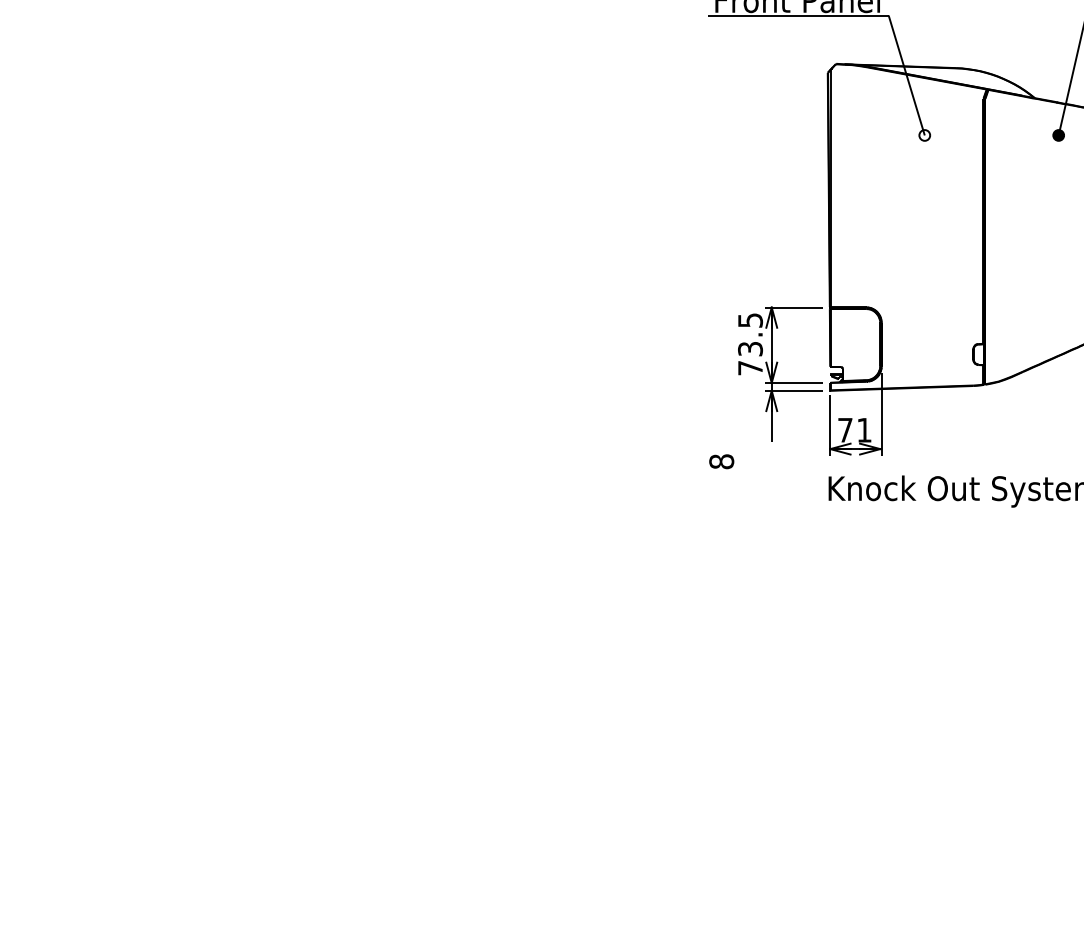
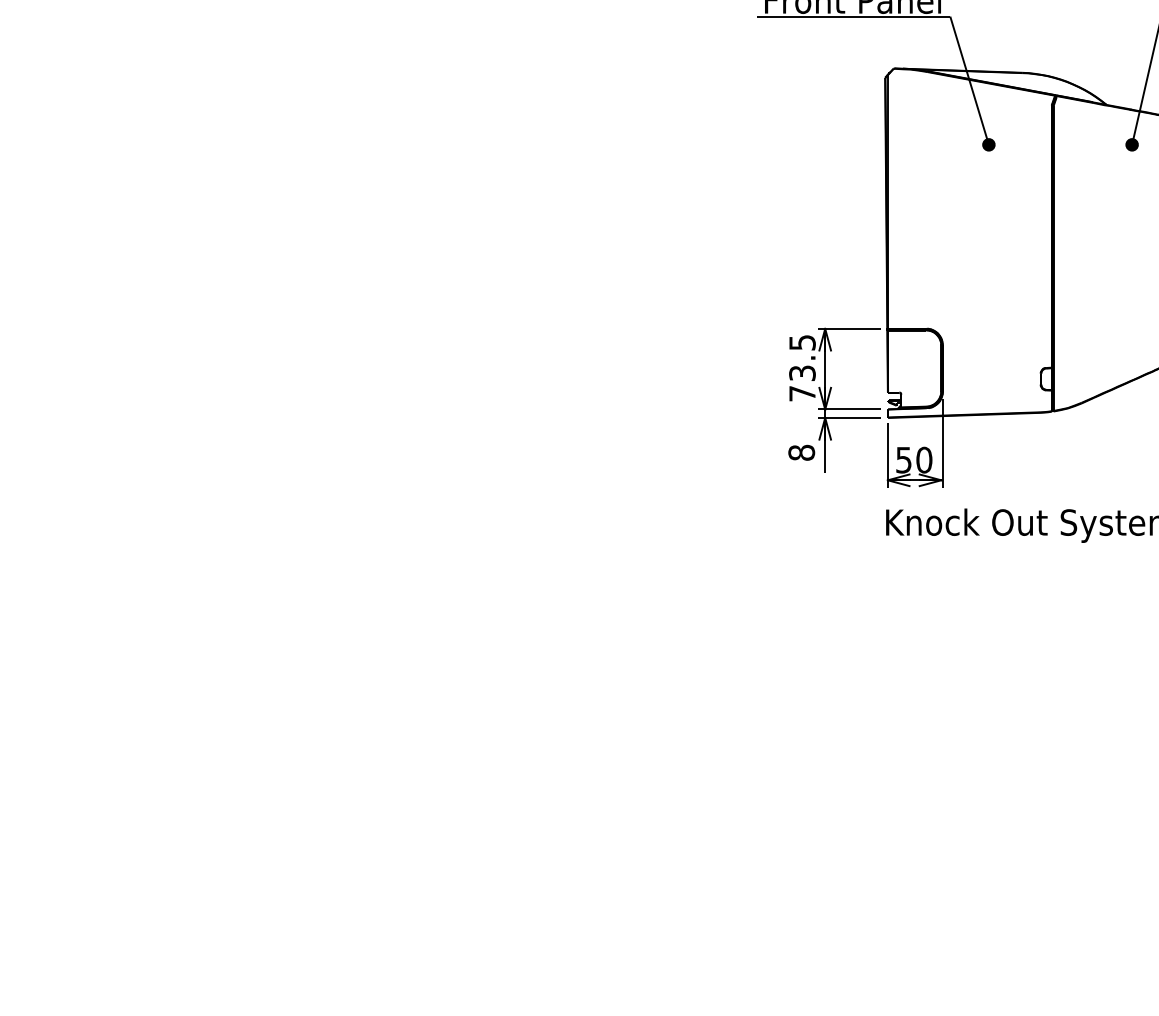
fill: (924, 135) -> (988, 144), added
text: (855, 429) -> (914, 459), 71 -> 50
text: (721, 461) -> (801, 452), moved

